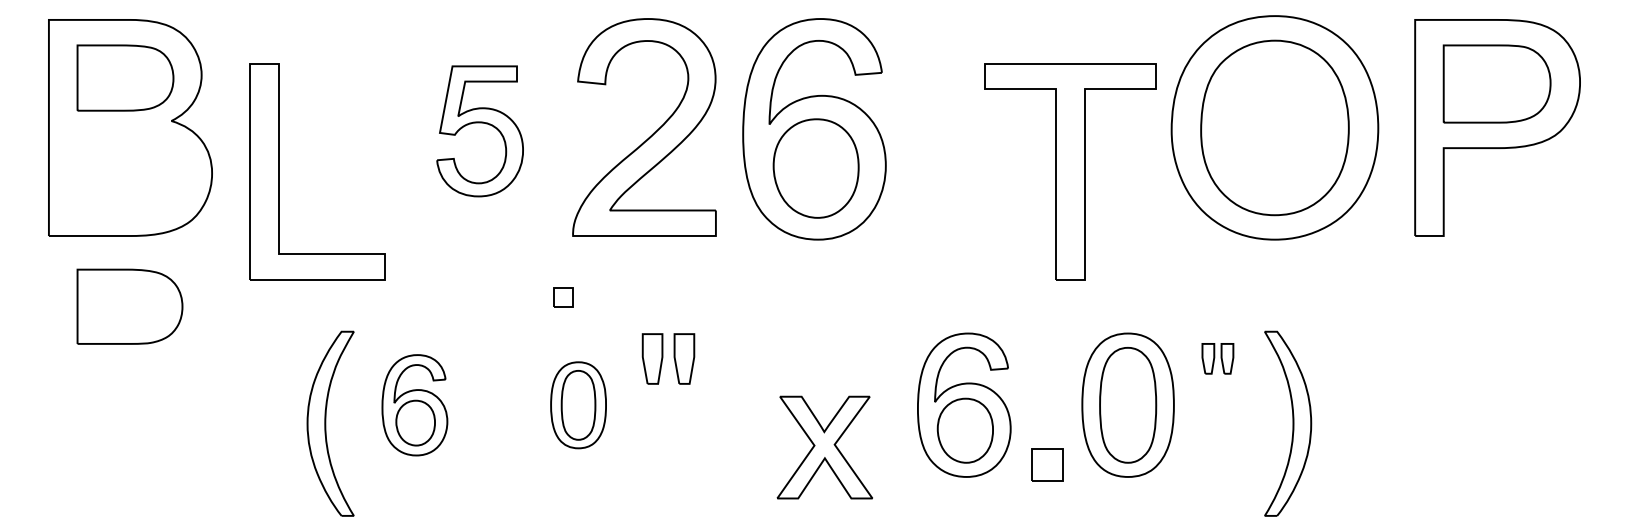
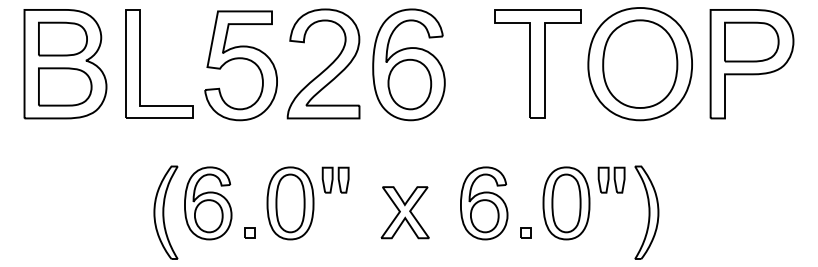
part: (478, 130) -> (240, 65), size x1.67
part: (279, 170) -> (140, 63), moved
part: (1070, 170) -> (537, 63), moved
part: (562, 295) -> (249, 232), moved
part: (130, 305) -> (65, 86), moved
part: (1217, 357) -> (611, 179), size x1.67
part: (415, 405) -> (208, 203), size x1.43
part: (578, 405) -> (290, 203), size x1.67
part: (823, 447) -> (404, 212), moved
part: (1046, 463) -> (525, 232), size x0.62

